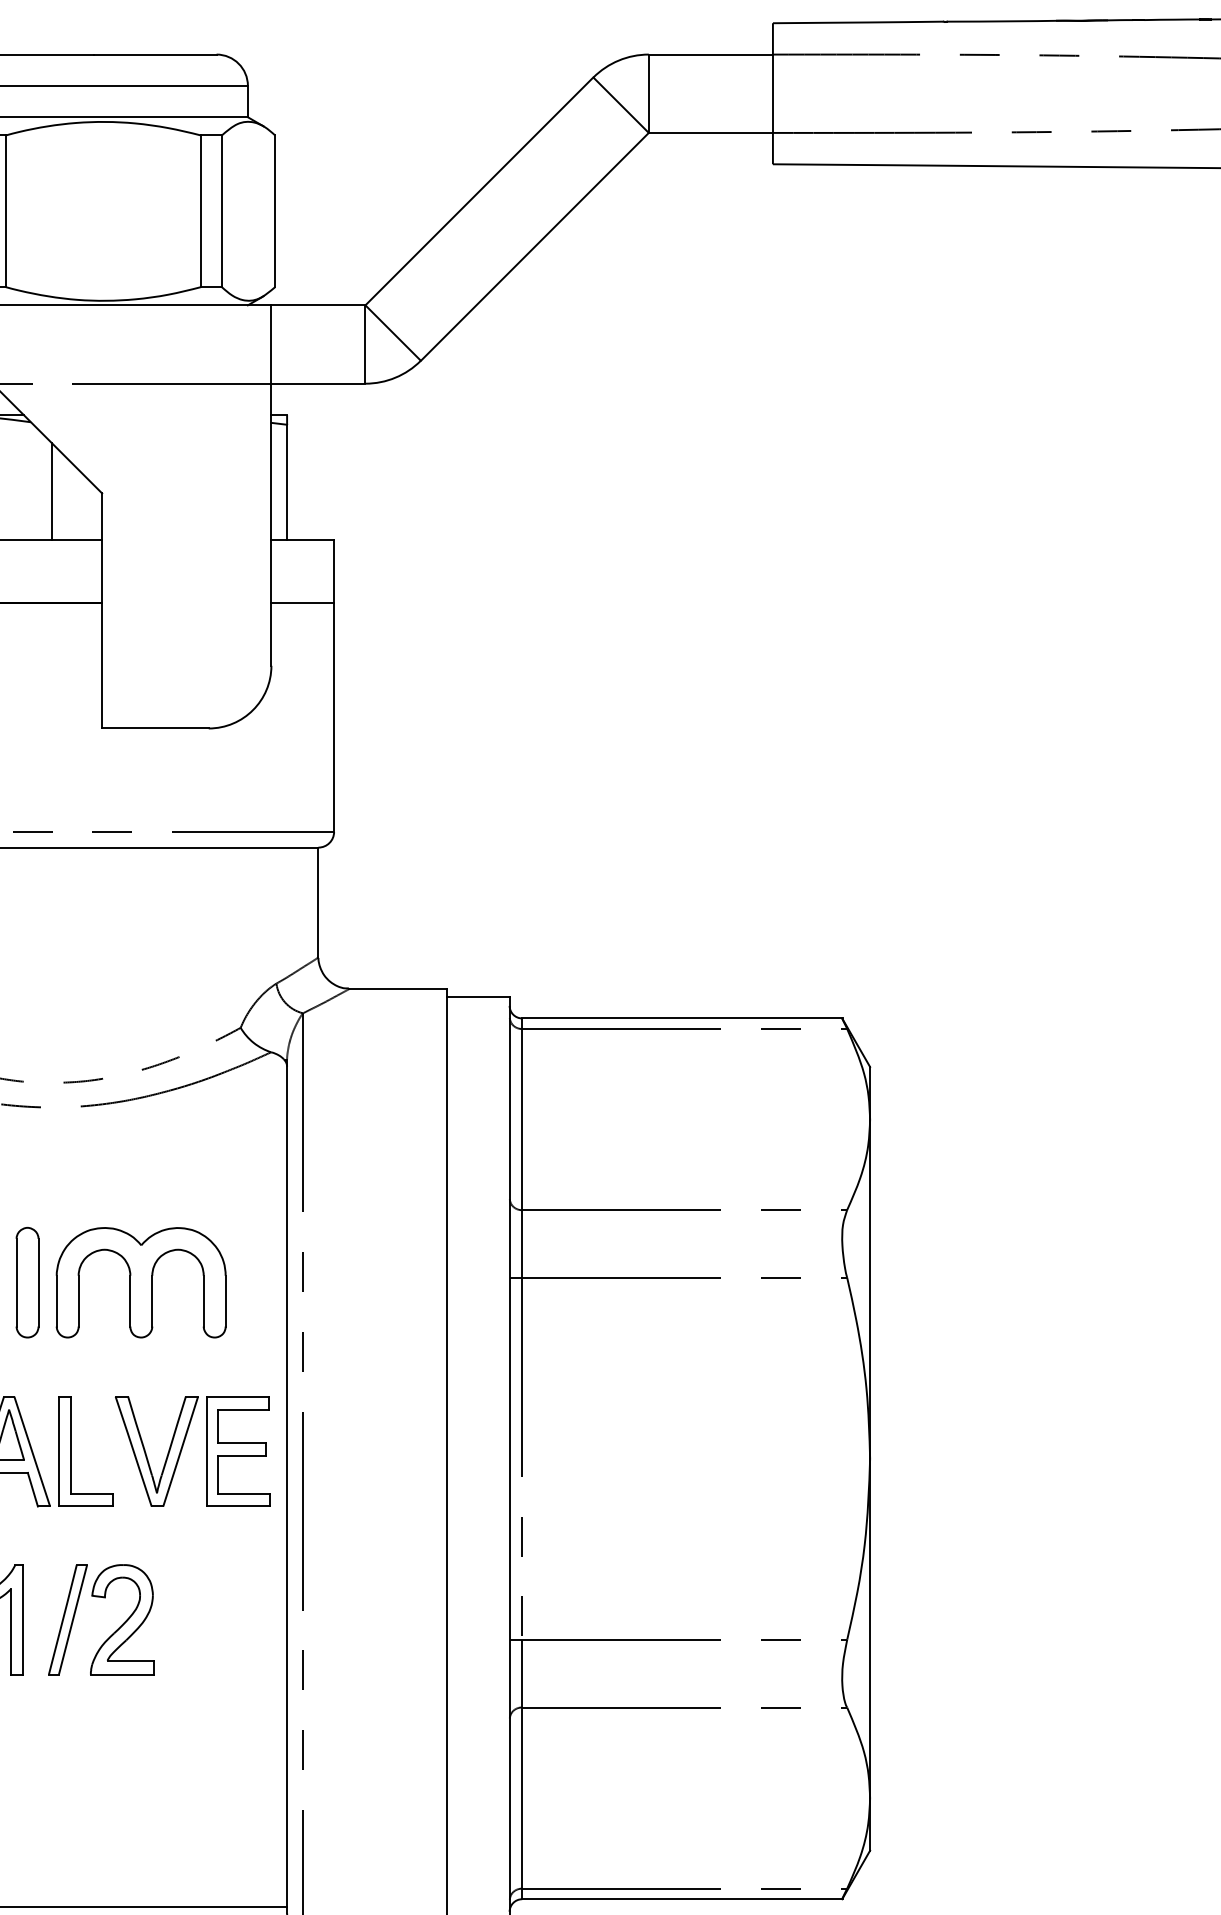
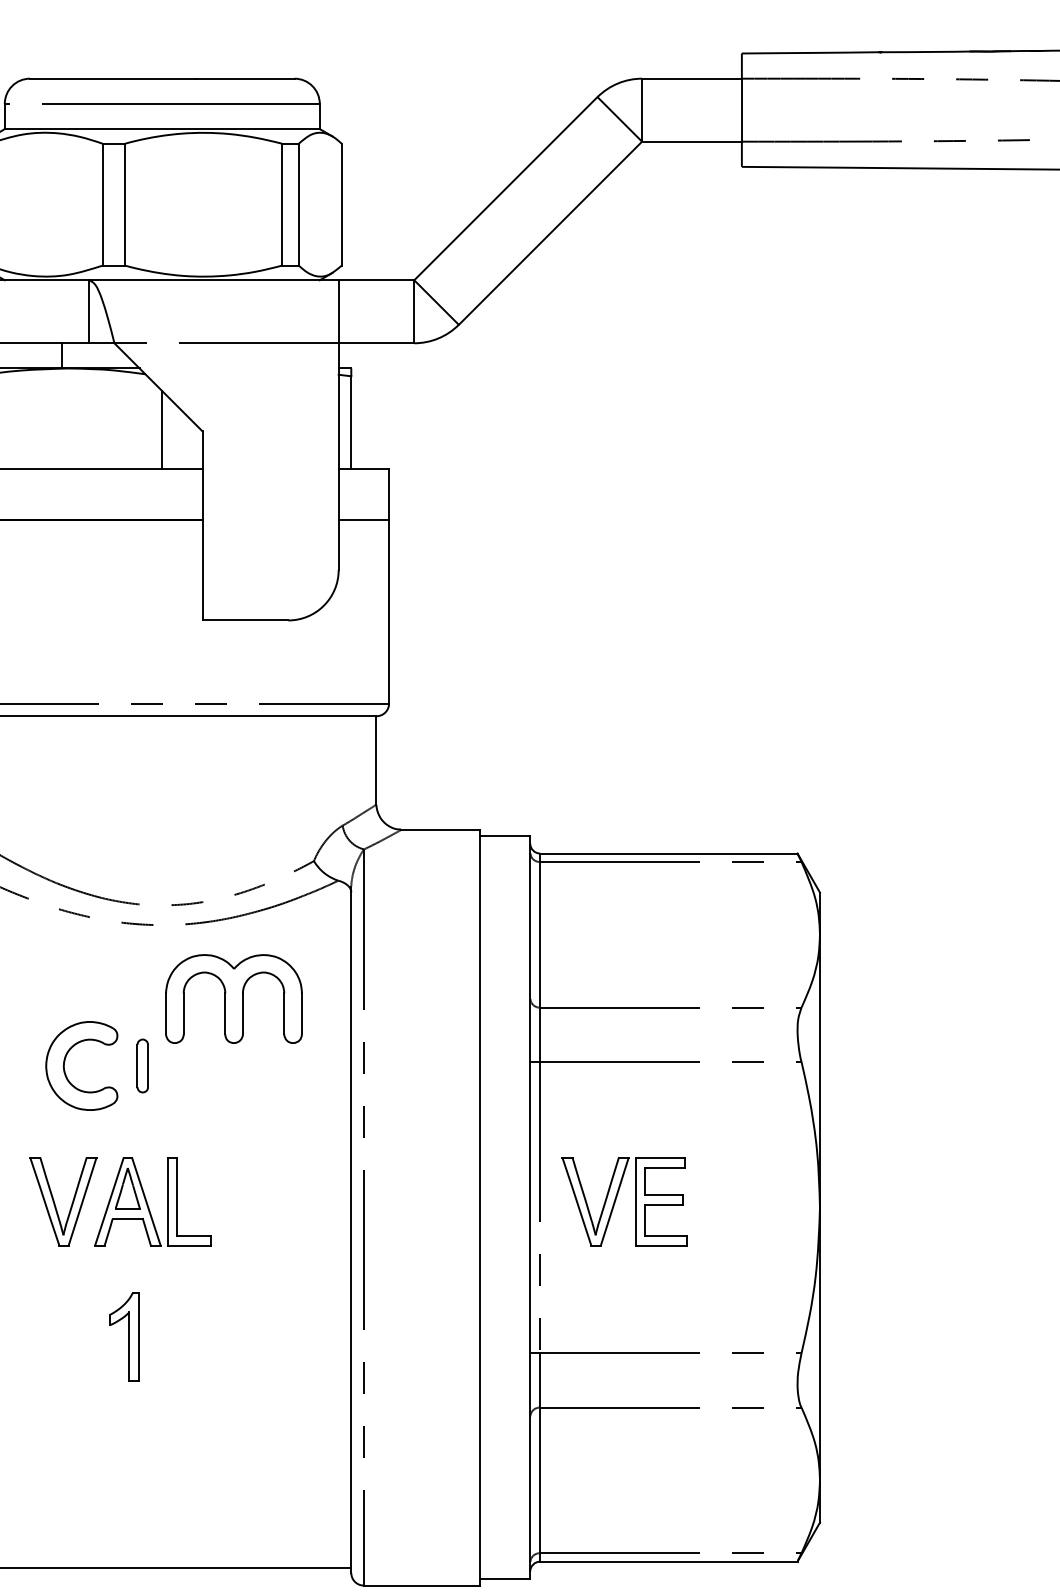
part: (27, 1282) -> (142, 1065), size x0.6
part: (140, 1282) -> (233, 998), moved
part: (184, 1446) -> (617, 1197), moved
part: (114, 1631) -> (212, 1346), removed

